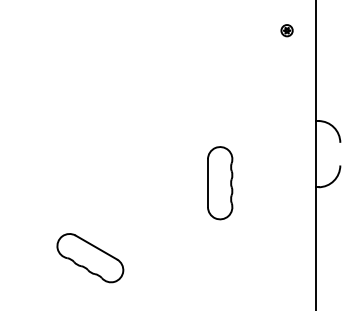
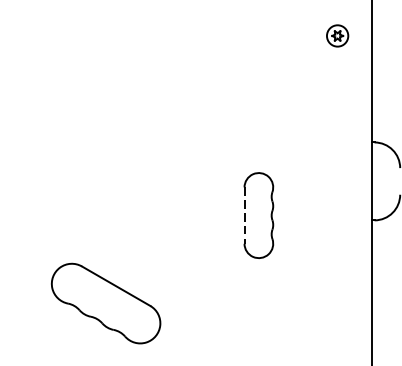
part: (286, 30) -> (336, 35), size x1.6
line: (208, 183) -> (245, 215), solid -> dashed
part: (90, 258) -> (106, 304), size x1.4

